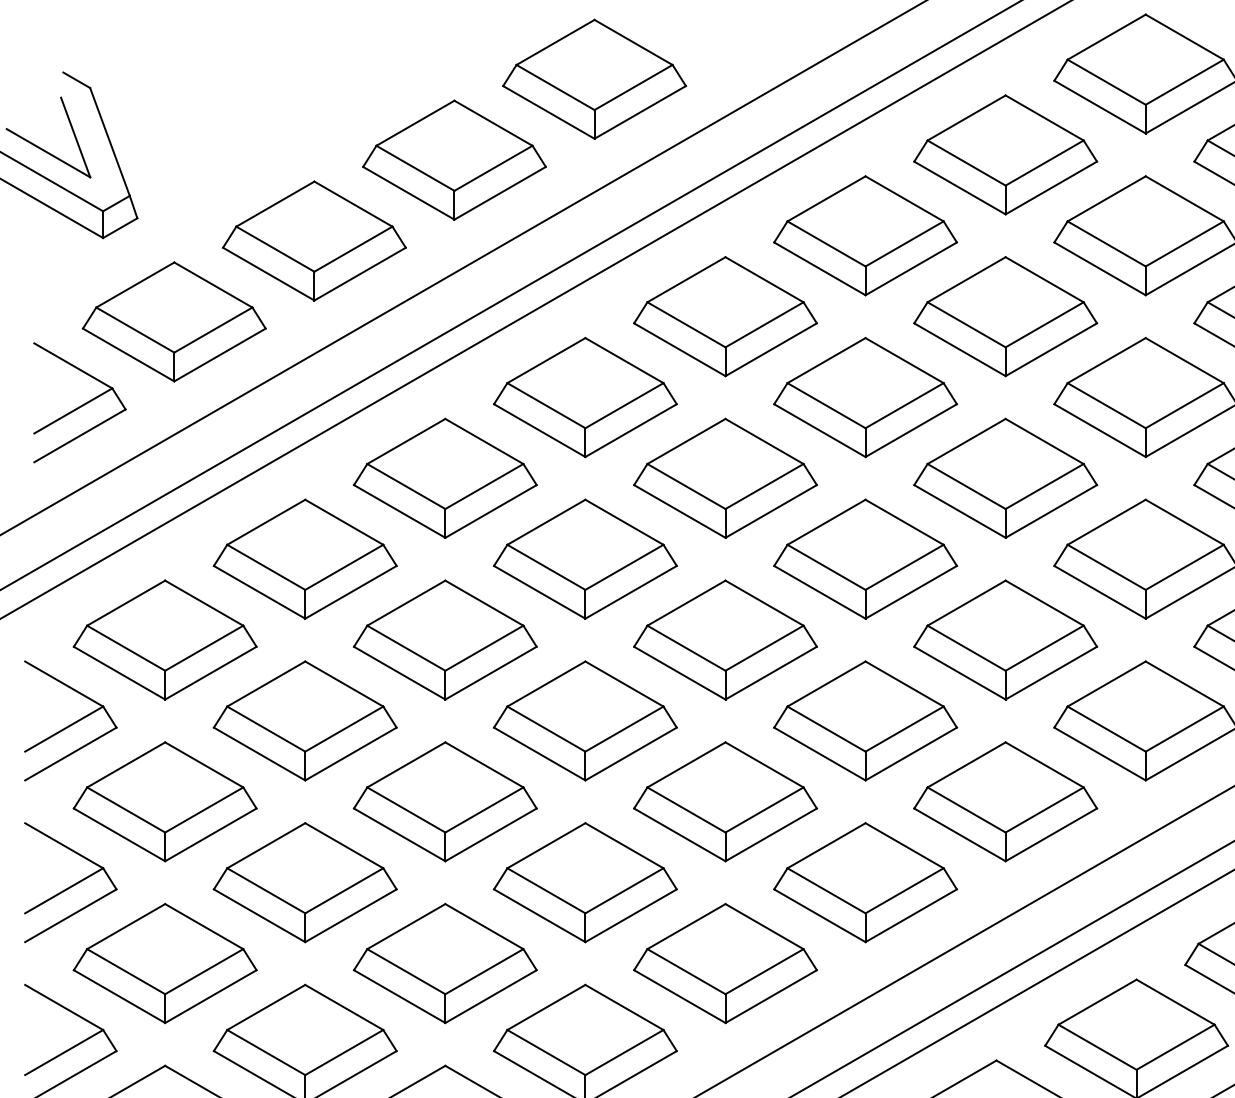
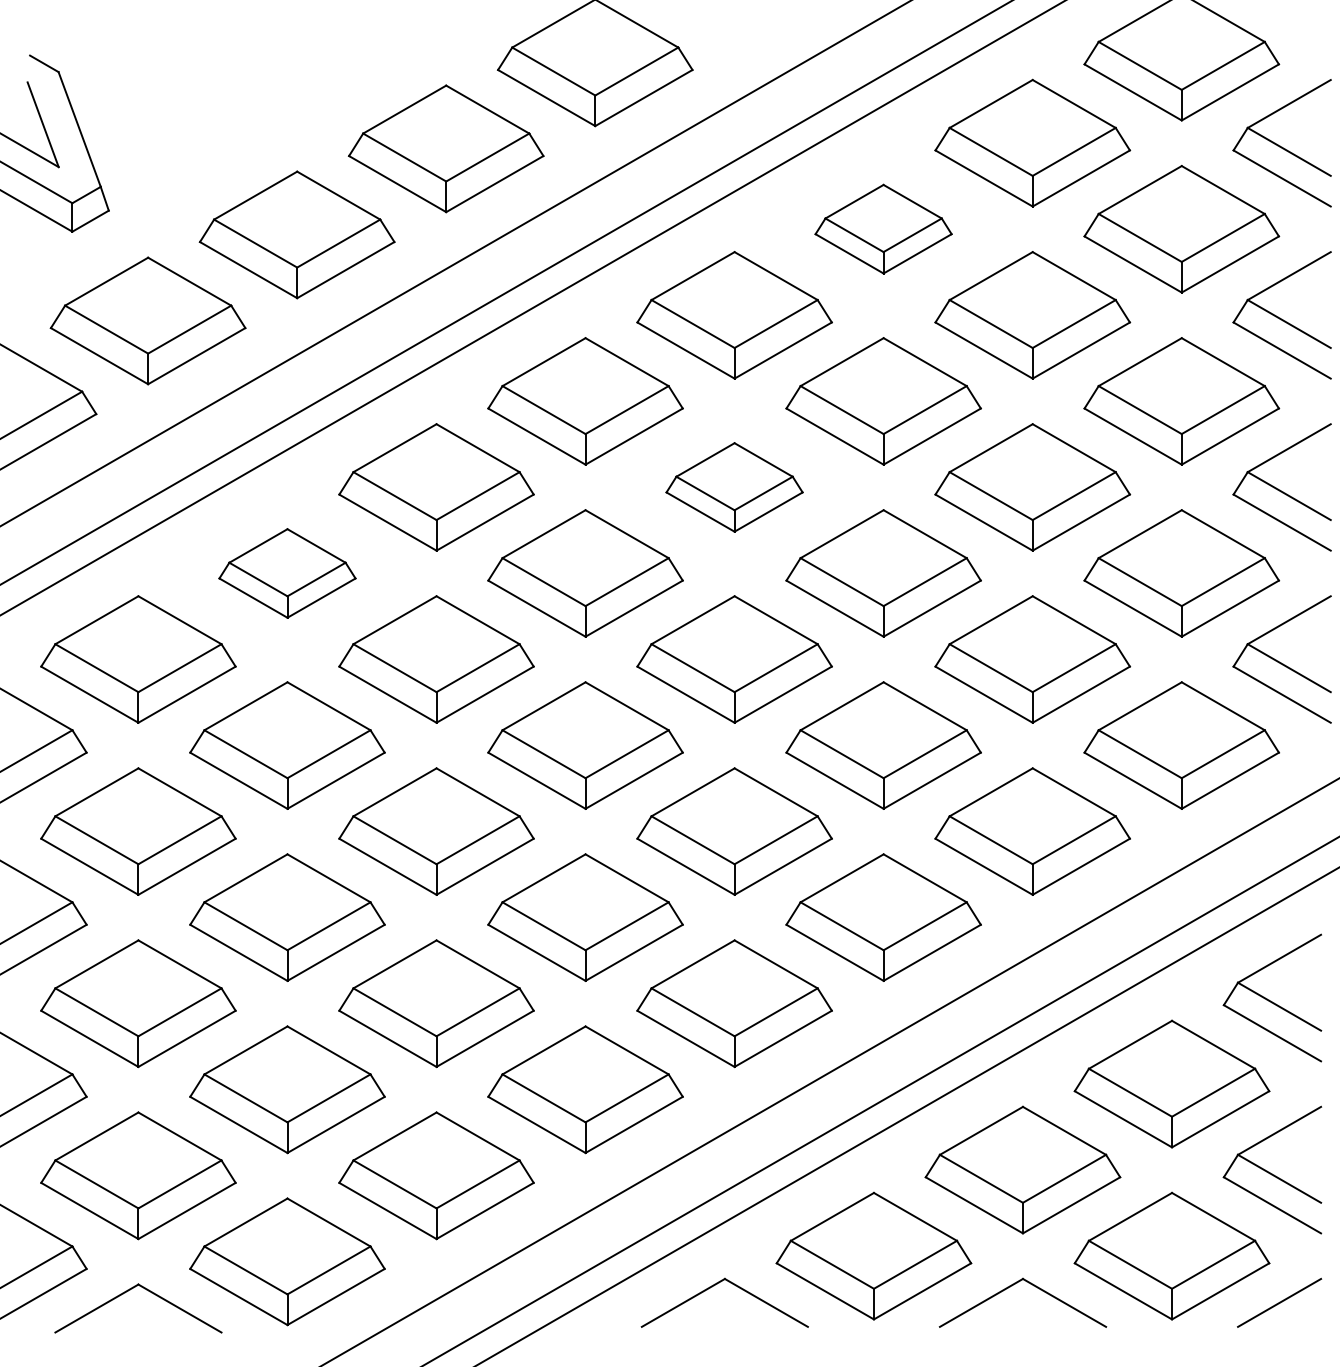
part: (865, 235) -> (883, 228), size x0.7
part: (725, 478) -> (734, 487), size x0.7
part: (305, 559) -> (287, 573), size x0.7

